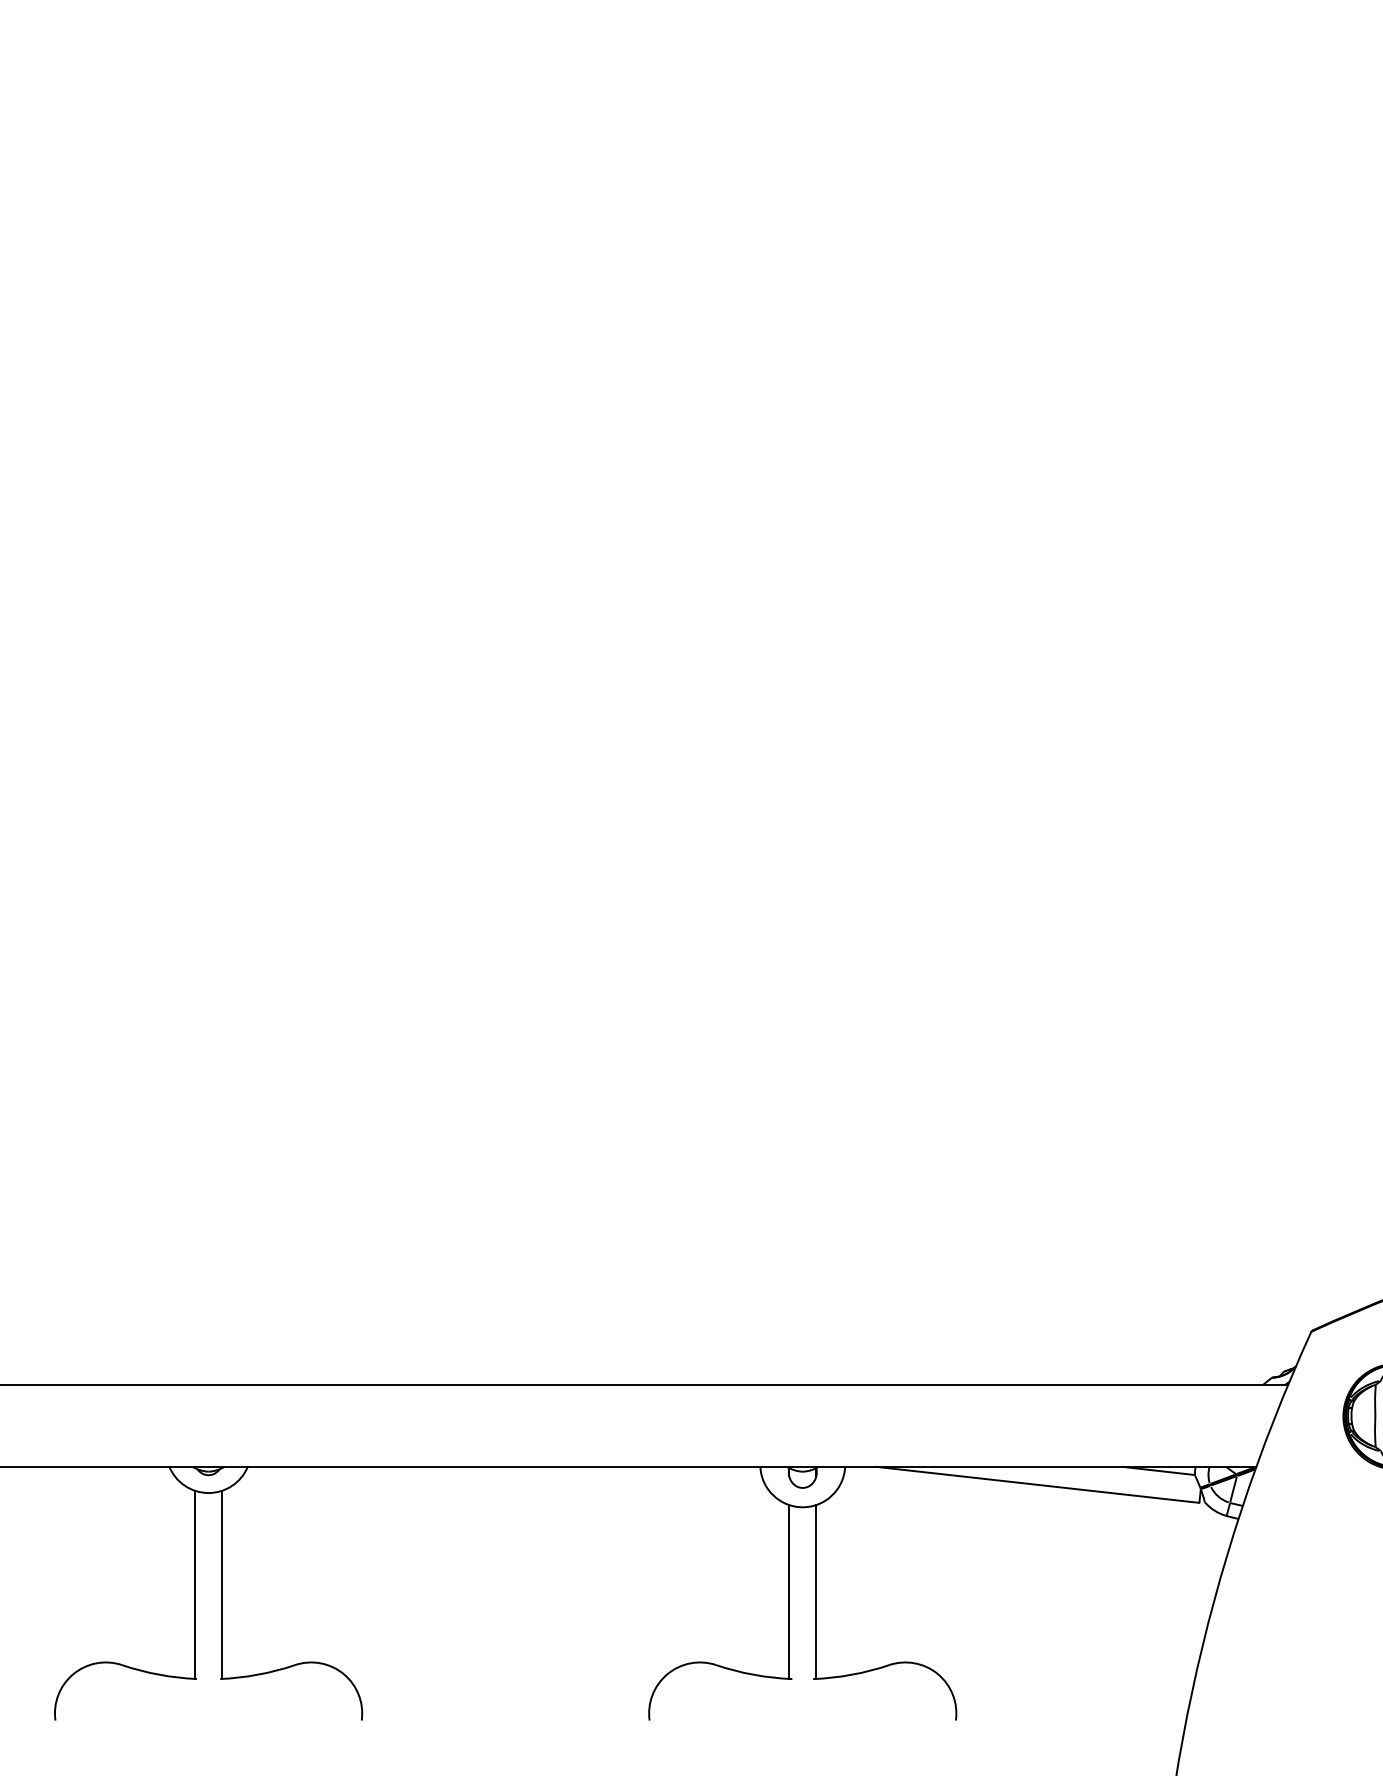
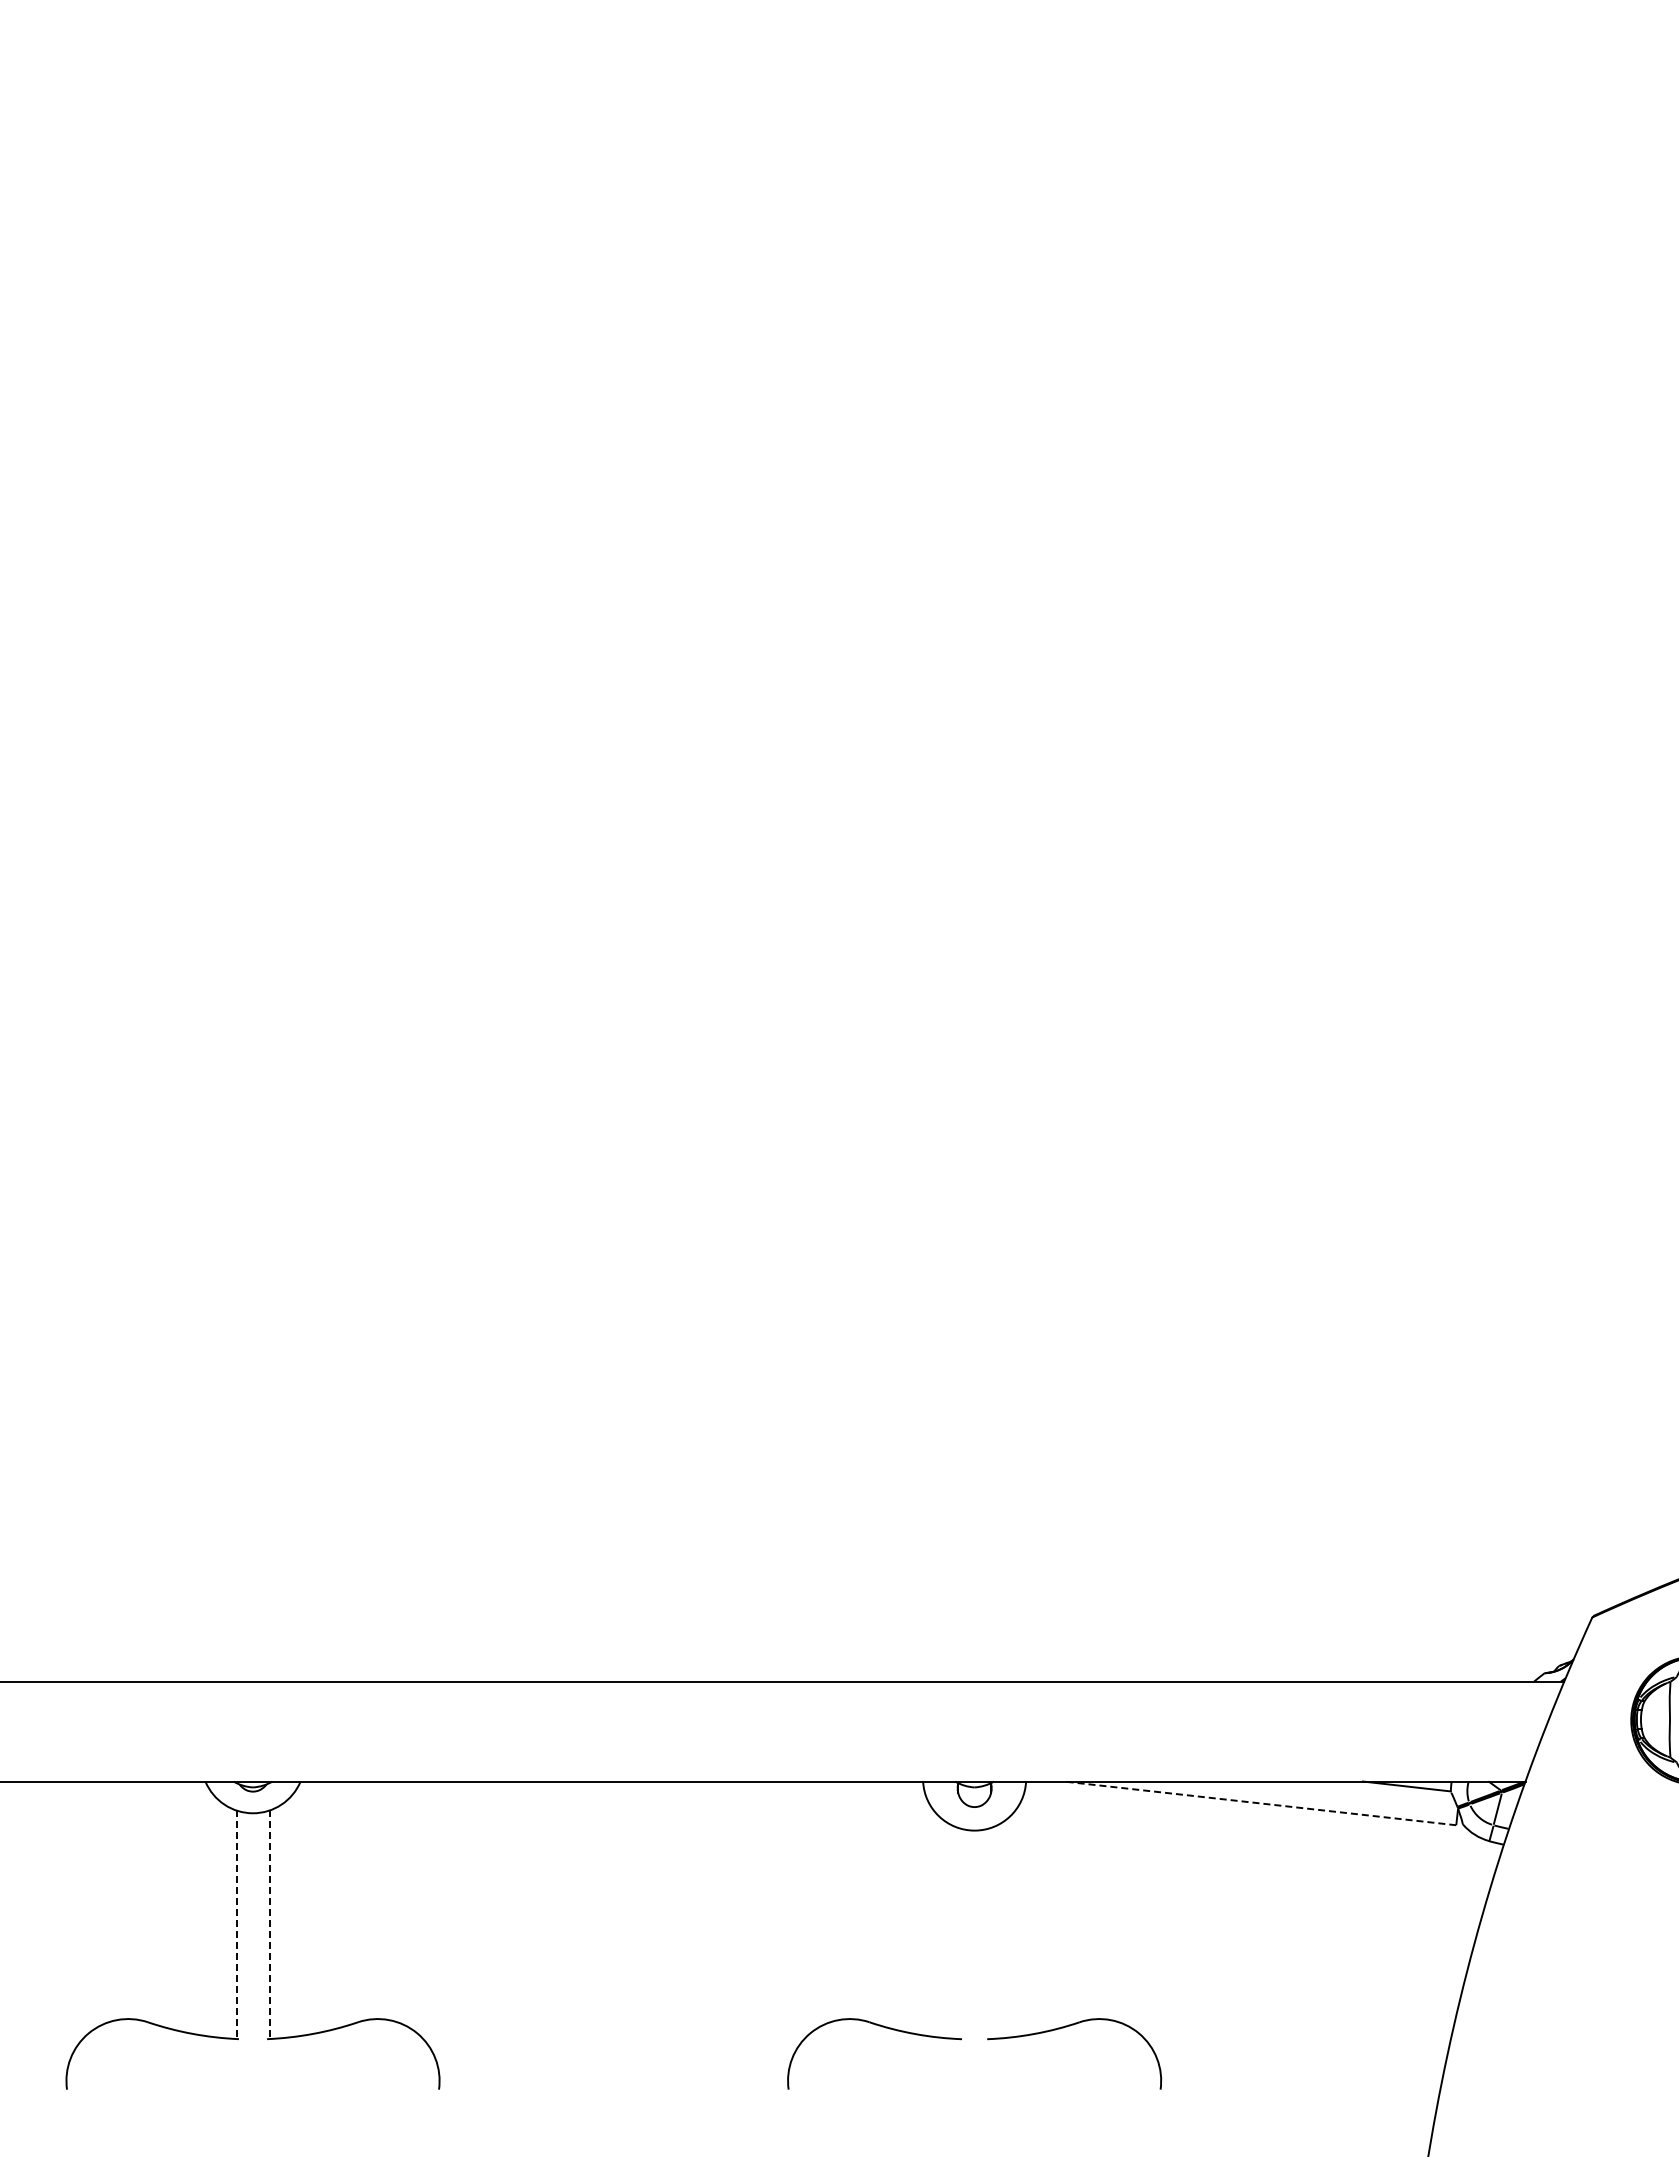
line: (1037, 1484) -> (1259, 1803), solid -> dashed
line: (194, 1585) -> (236, 1925), solid -> dashed
line: (222, 1585) -> (269, 1925), solid -> dashed
line: (789, 1592) -> (958, 1933), removed
line: (816, 1592) -> (991, 1933), removed

